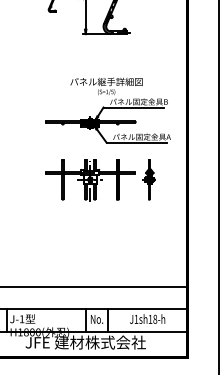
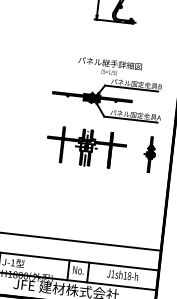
part: (148, 179) -> (149, 154), moved

